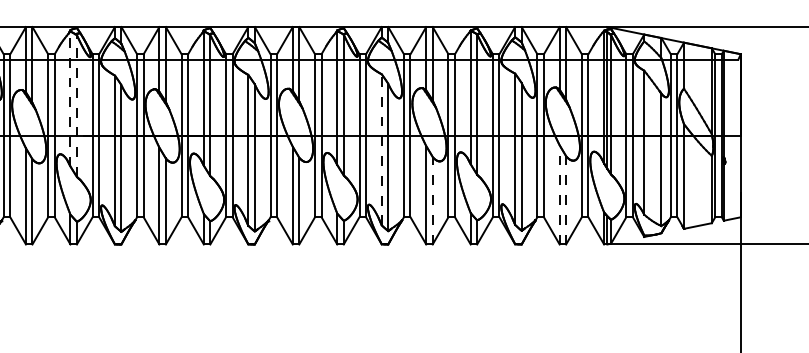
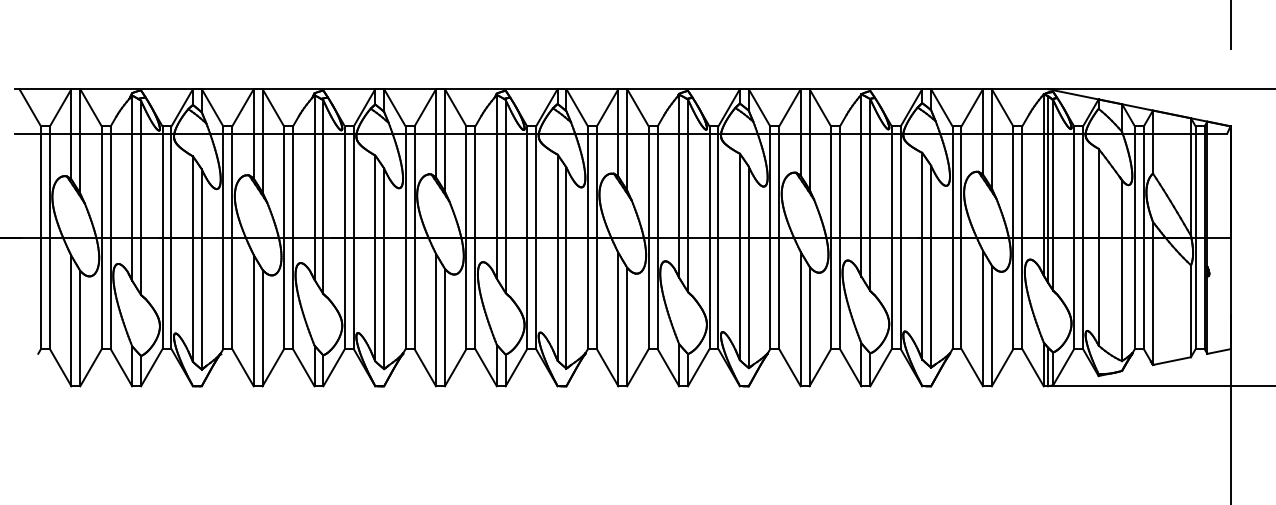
line: (70, 98) -> (314, 187), dashed -> solid
line: (77, 106) -> (323, 197), dashed -> solid
line: (381, 149) -> (739, 256), dashed -> solid
line: (560, 194) -> (983, 318), dashed -> solid
line: (565, 199) -> (991, 325), dashed -> solid
line: (432, 200) -> (809, 326), dashed -> solid

